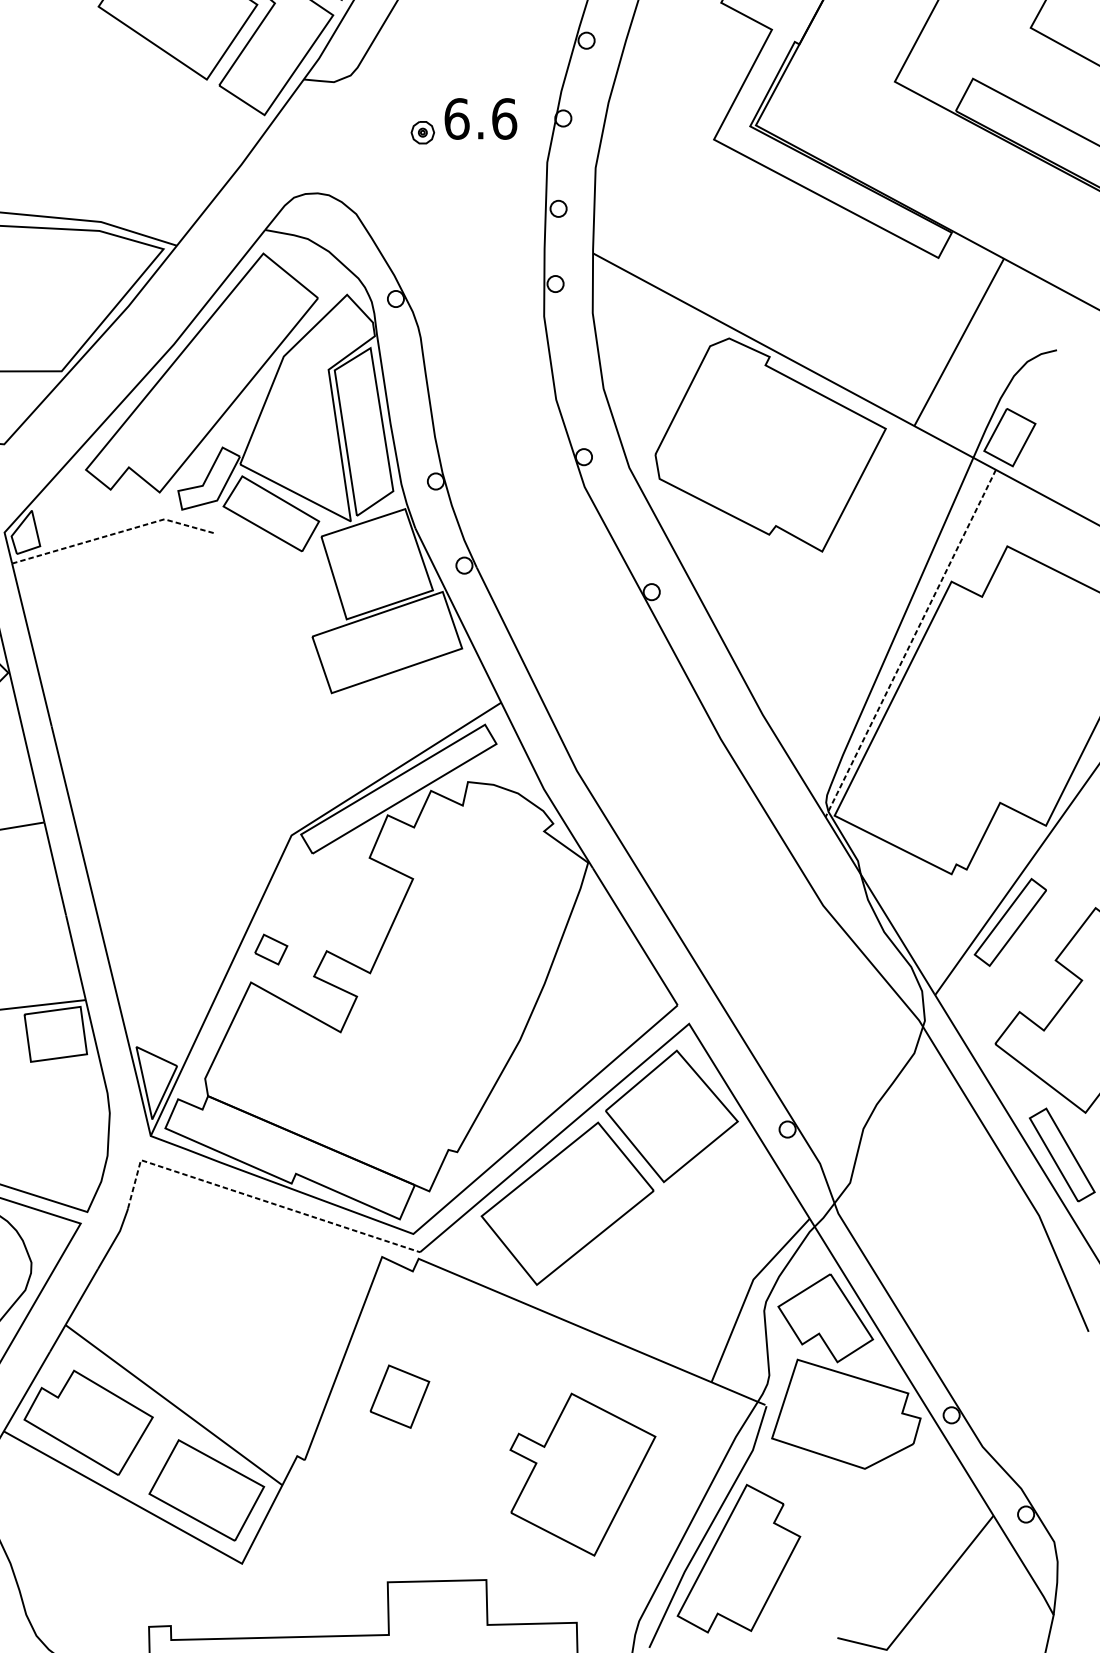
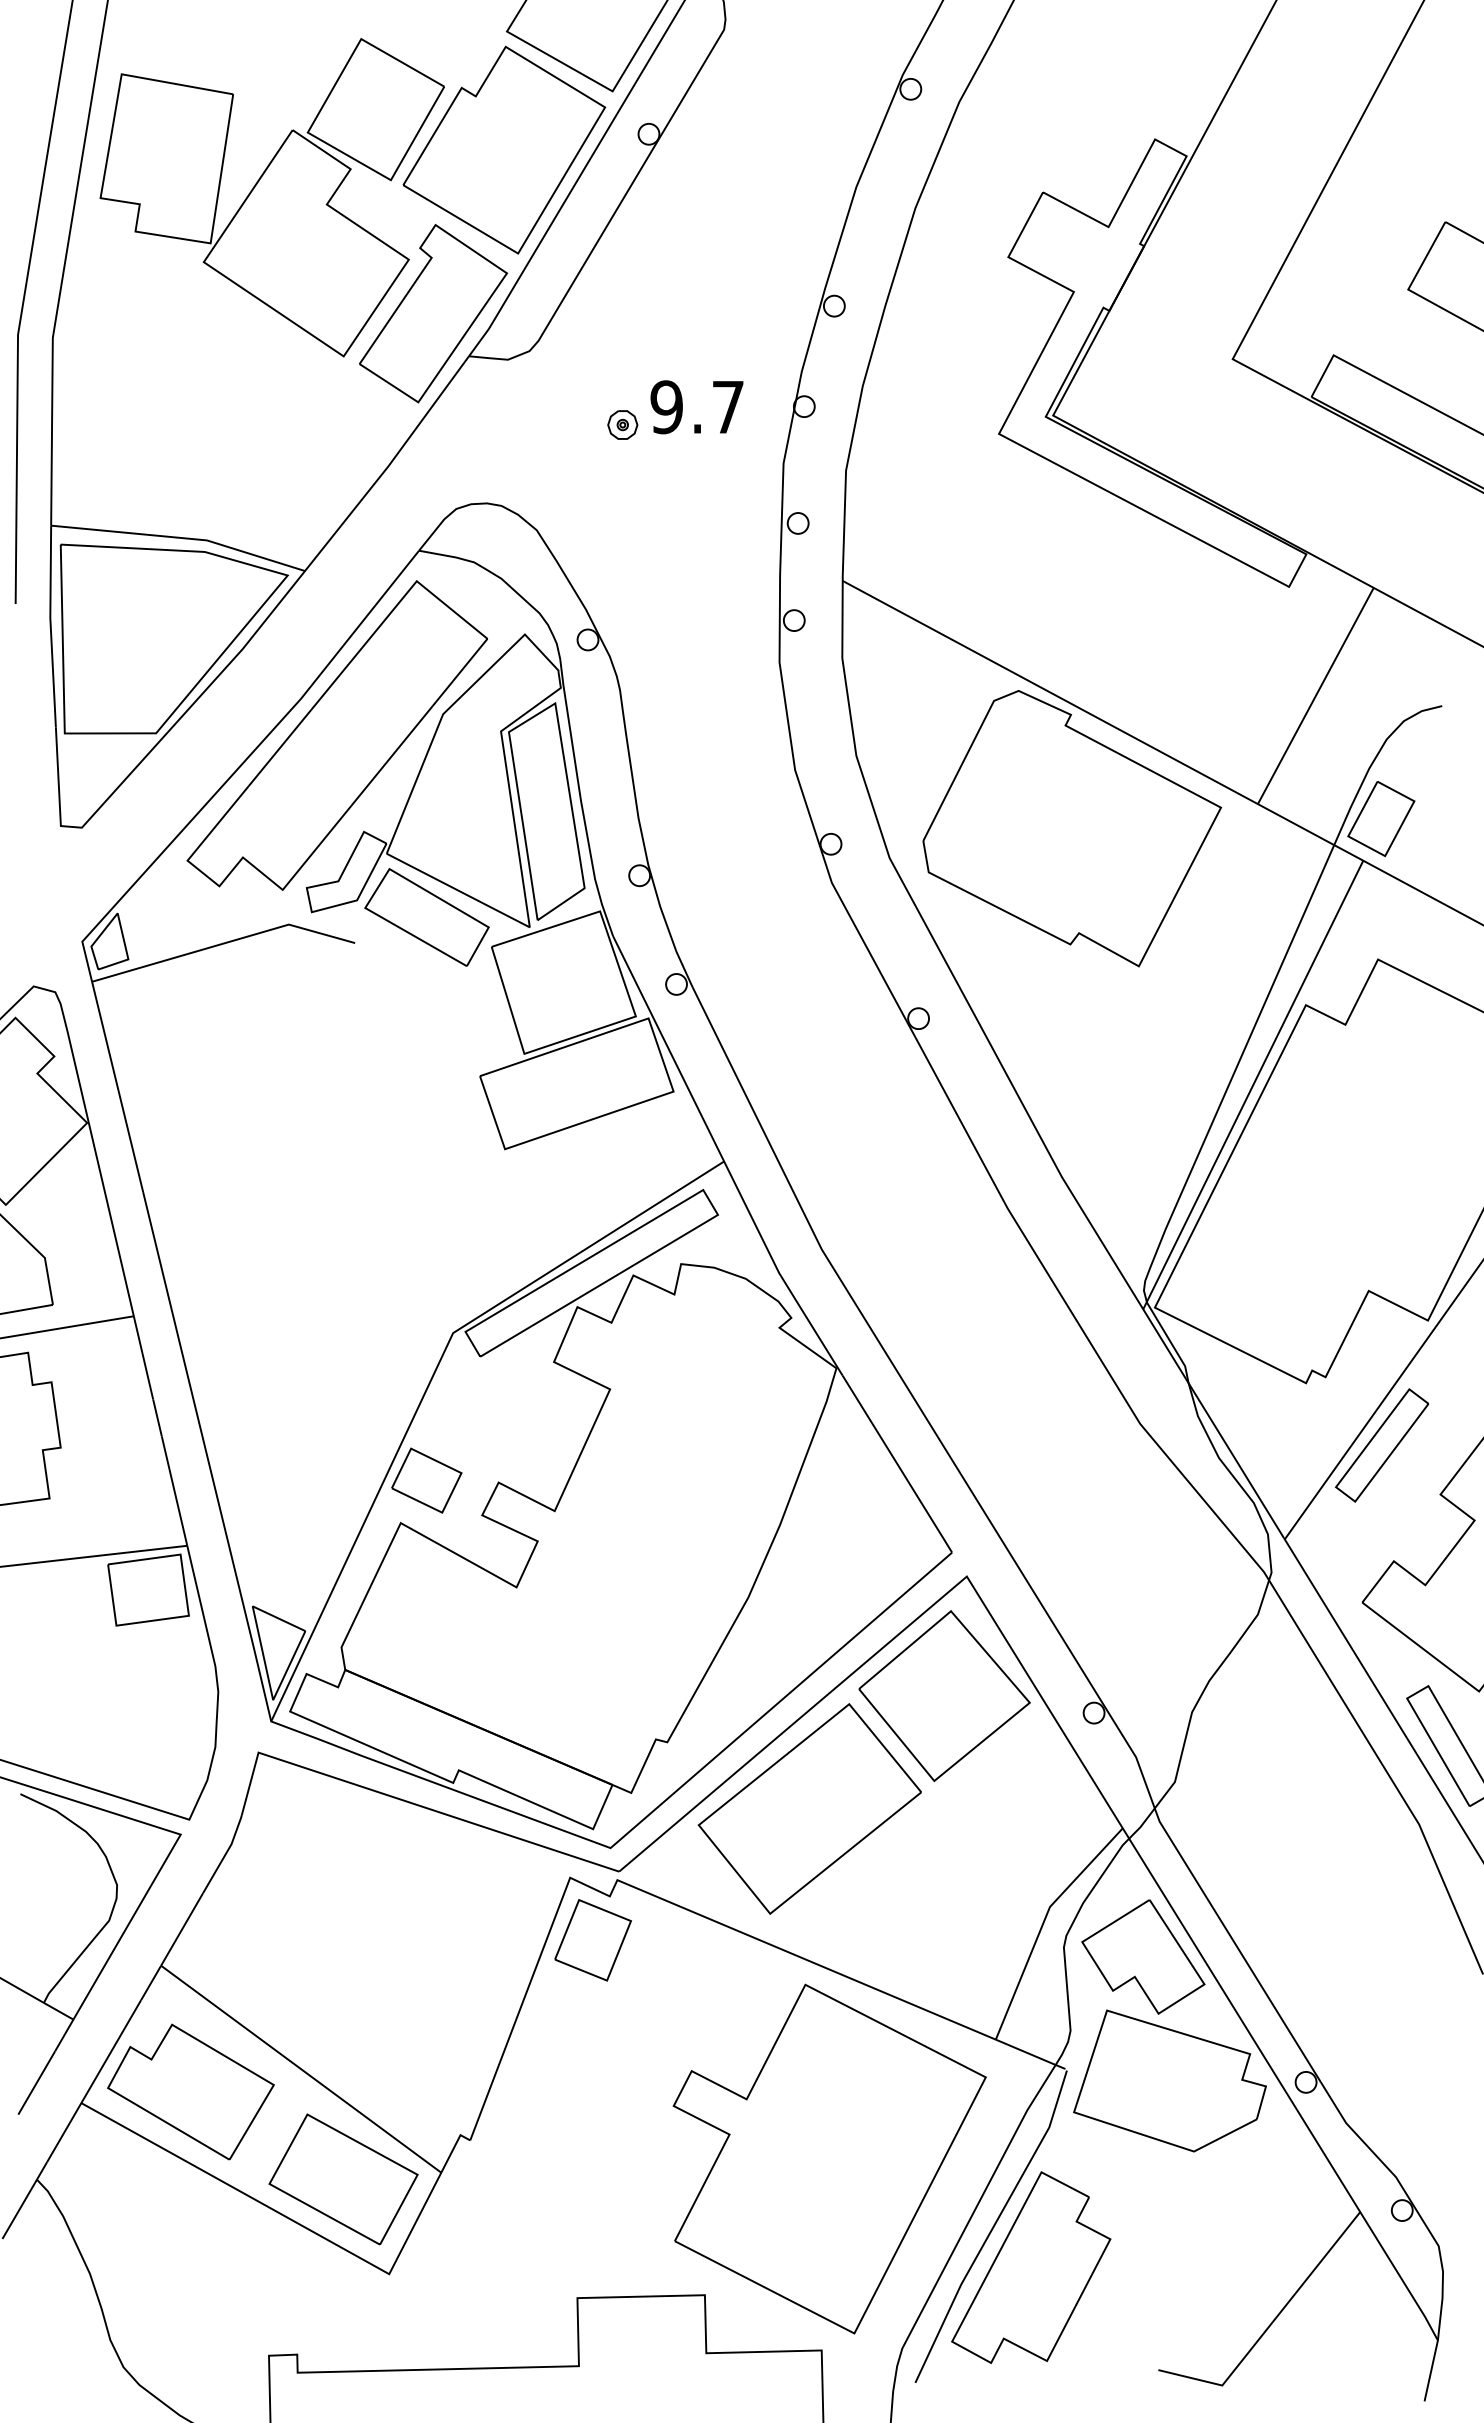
text: (480, 119) -> (697, 407), 6.6 -> 9.7
line: (114, 533) -> (224, 943), dashed -> solid
line: (910, 643) -> (1252, 1085), dashed -> solid
part: (270, 949) -> (426, 1480), size x1.67
line: (256, 1197) -> (407, 1801), dashed -> solid
part: (399, 1396) -> (592, 1940), moved
part: (582, 1474) -> (829, 2158), size x1.67

